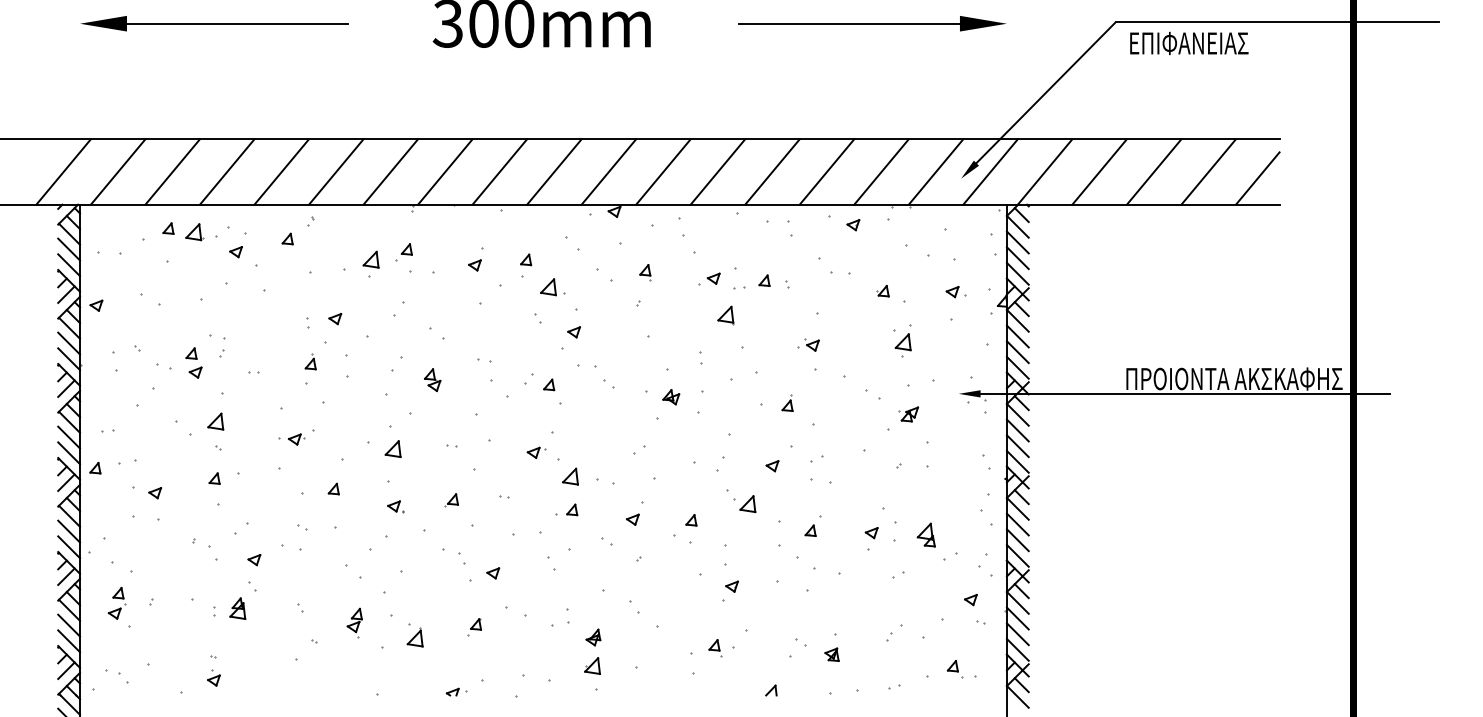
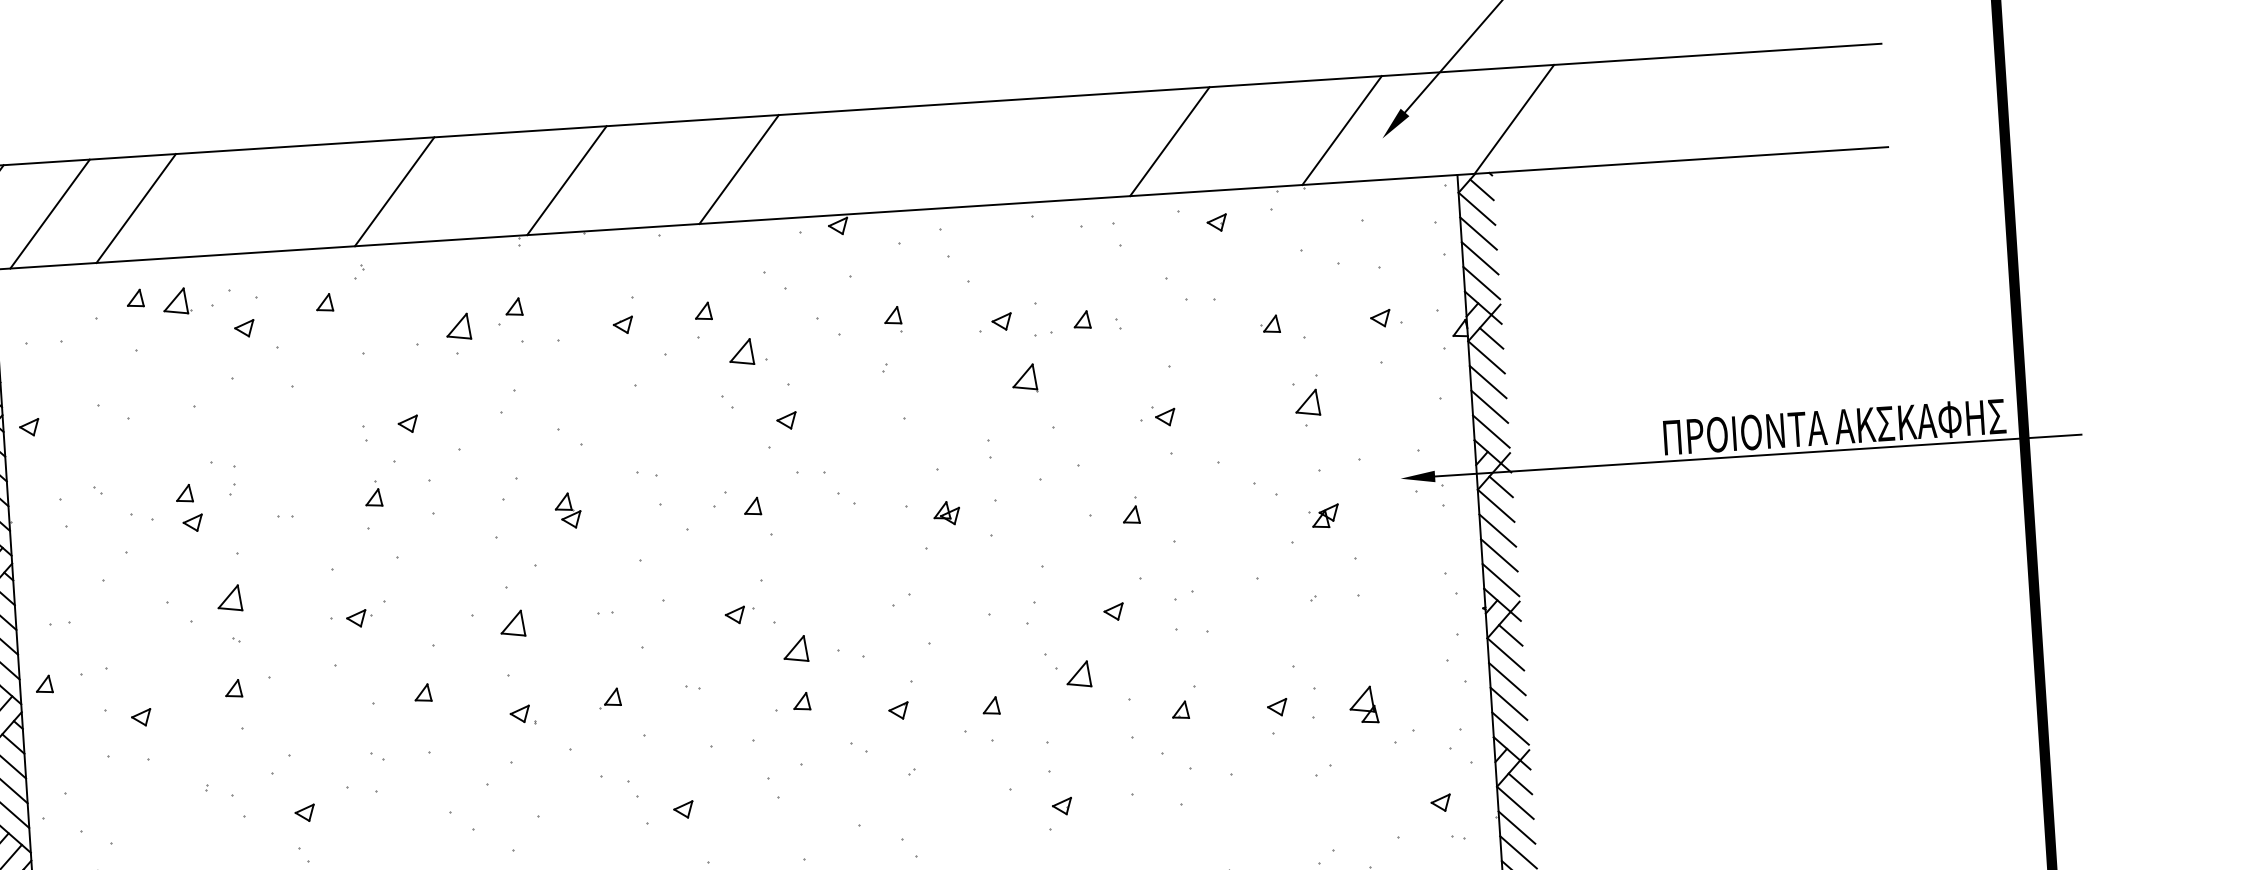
line: (226, 171) -> (221, 202), removed
line: (281, 171) -> (308, 196), removed
line: (390, 171) -> (480, 185), removed
line: (499, 171) -> (652, 174), removed
line: (608, 171) -> (824, 163), removed
line: (663, 171) -> (911, 157), removed
line: (717, 171) -> (996, 152), removed
line: (772, 171) -> (1083, 146), removed
line: (881, 171) -> (1255, 135), removed
line: (990, 171) -> (1428, 124), removed
line: (1099, 171) -> (1600, 113), removed
line: (1153, 171) -> (1685, 107), removed
line: (1208, 171) -> (1772, 101), removed
line: (1257, 178) -> (1850, 107), removed

